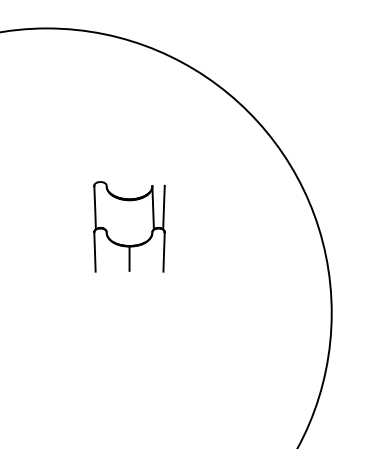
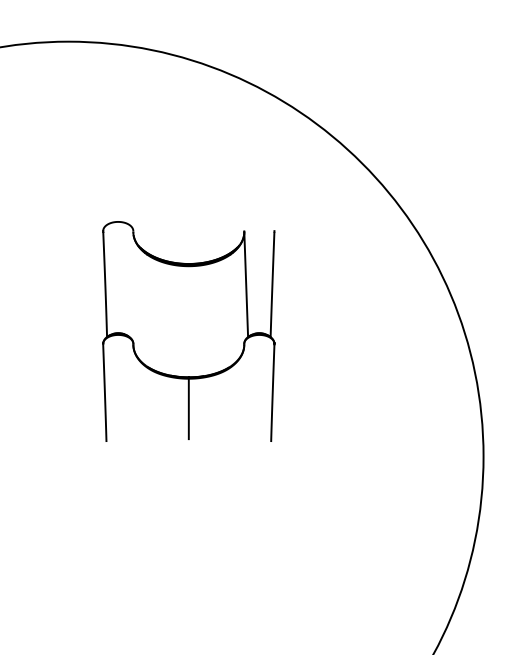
part: (129, 226) -> (188, 330), size x1.67

